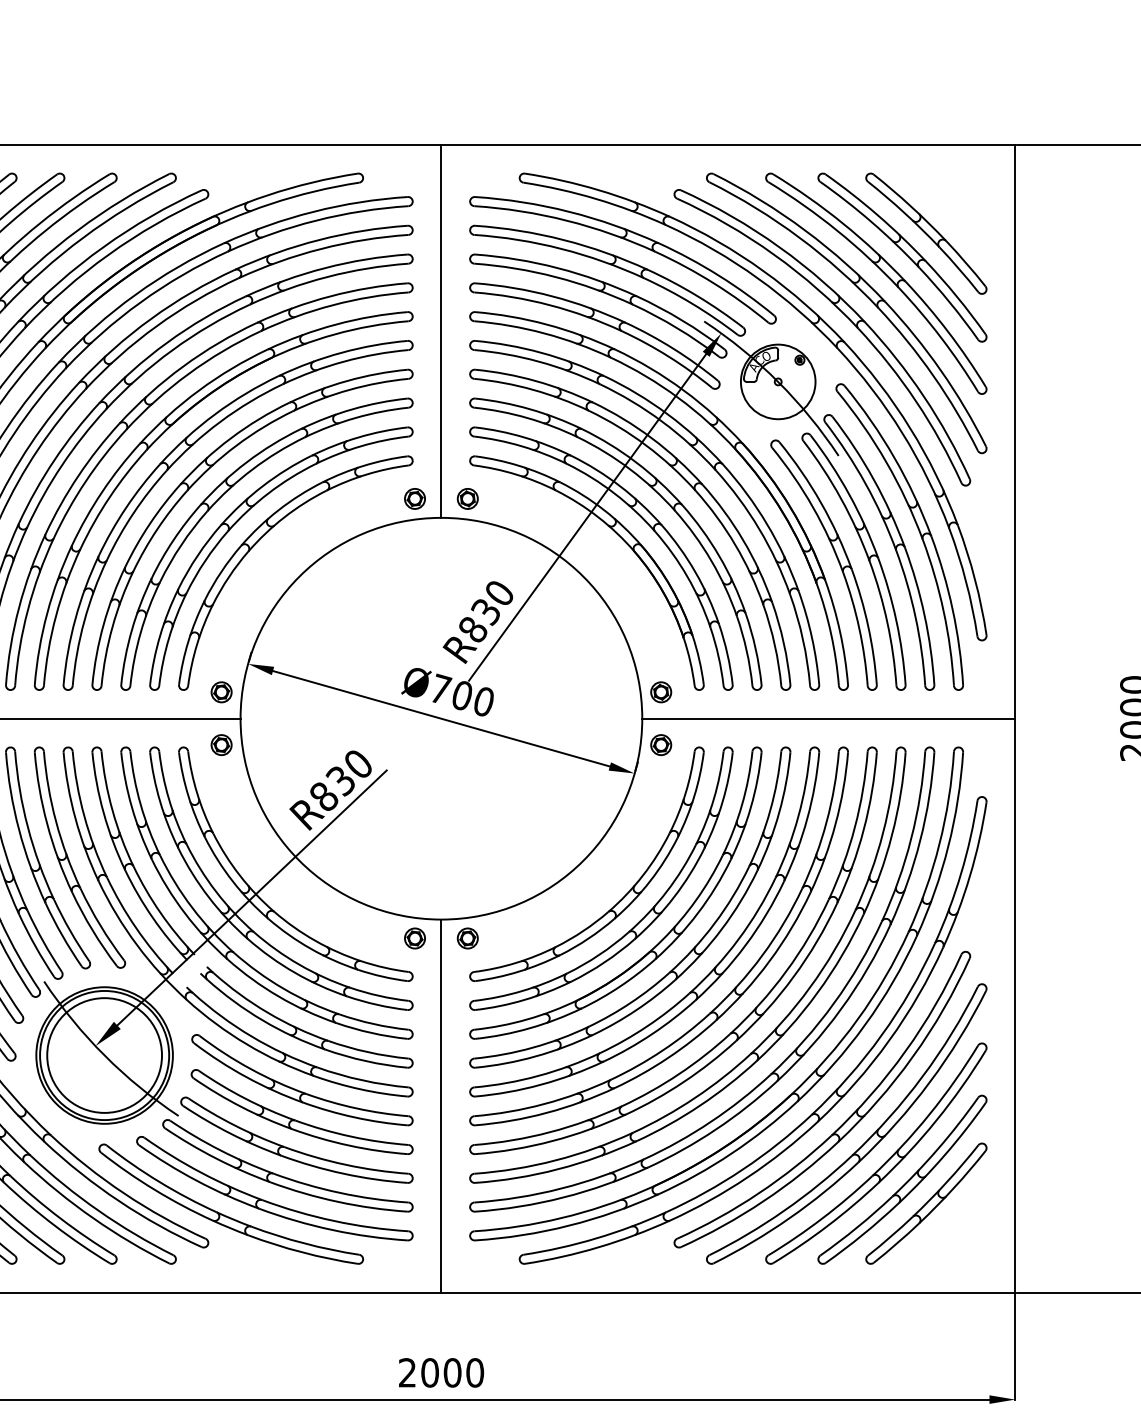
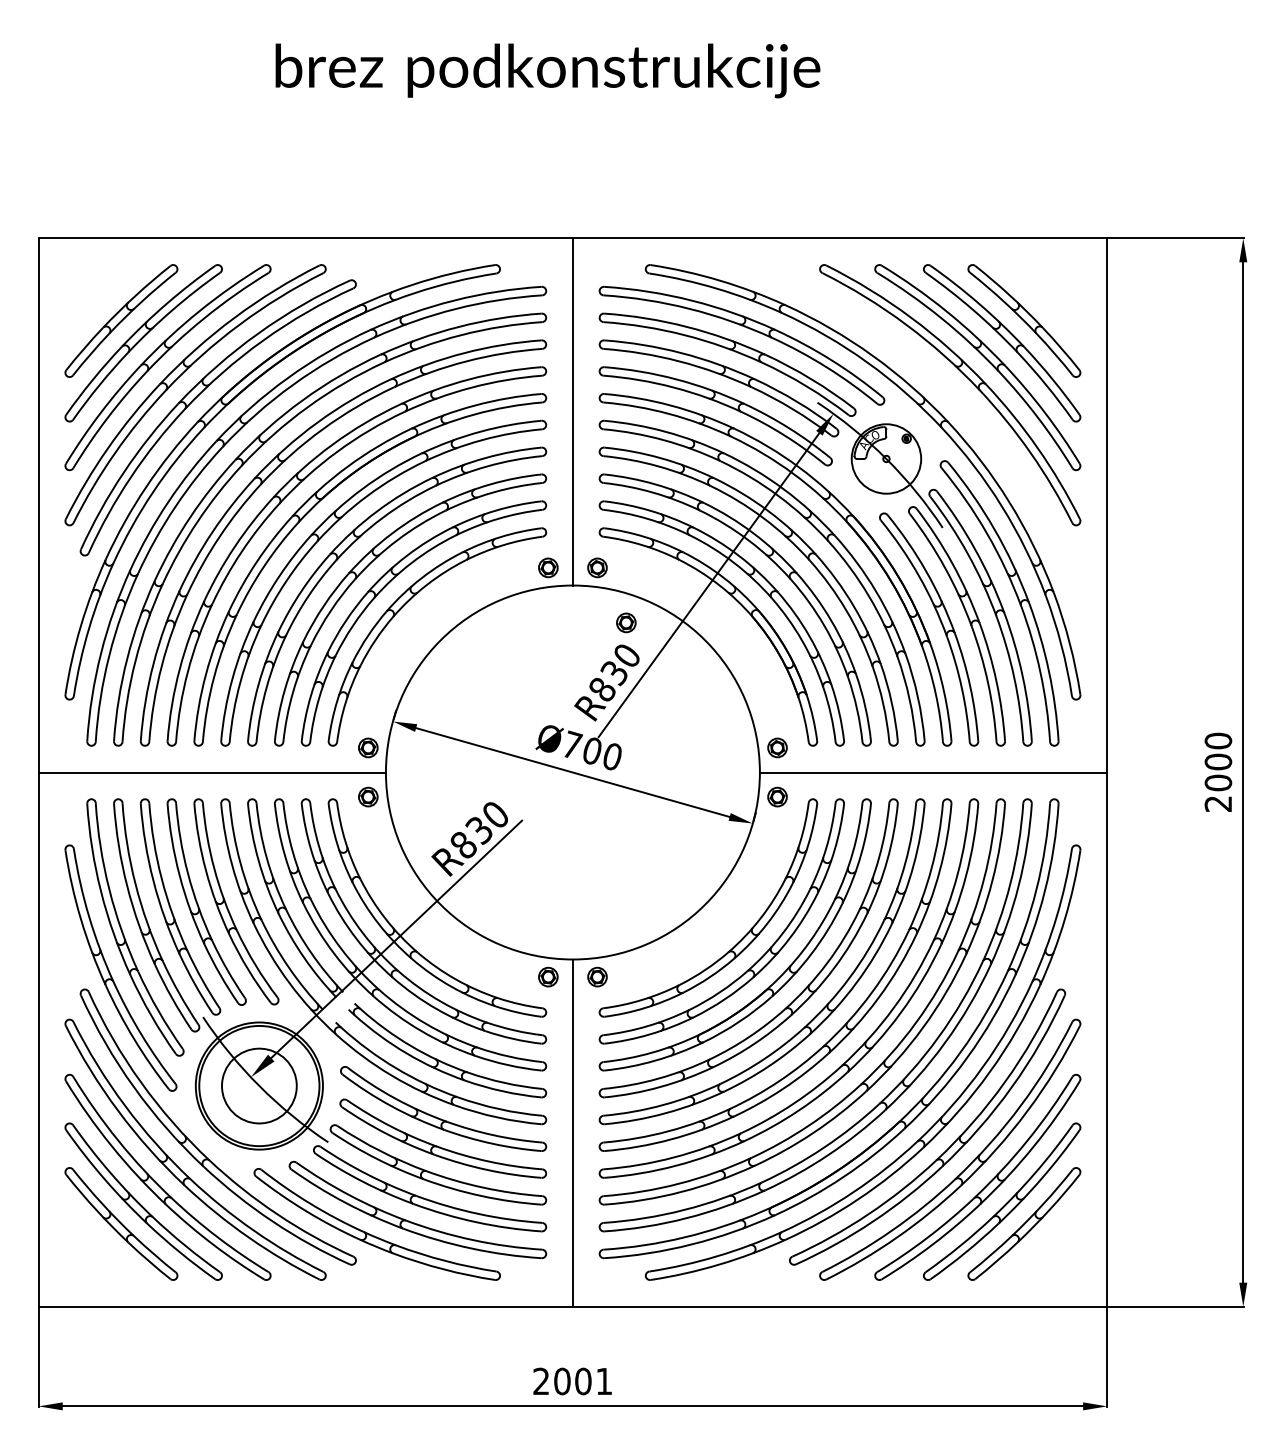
part: (843, 314) -> (947, 396), removed
part: (498, 557) -> (626, 622), added
circle: (103, 1054) -> (258, 1085), size x0.7
text: (475, 1372) -> (604, 1381), 2000 -> 2001

